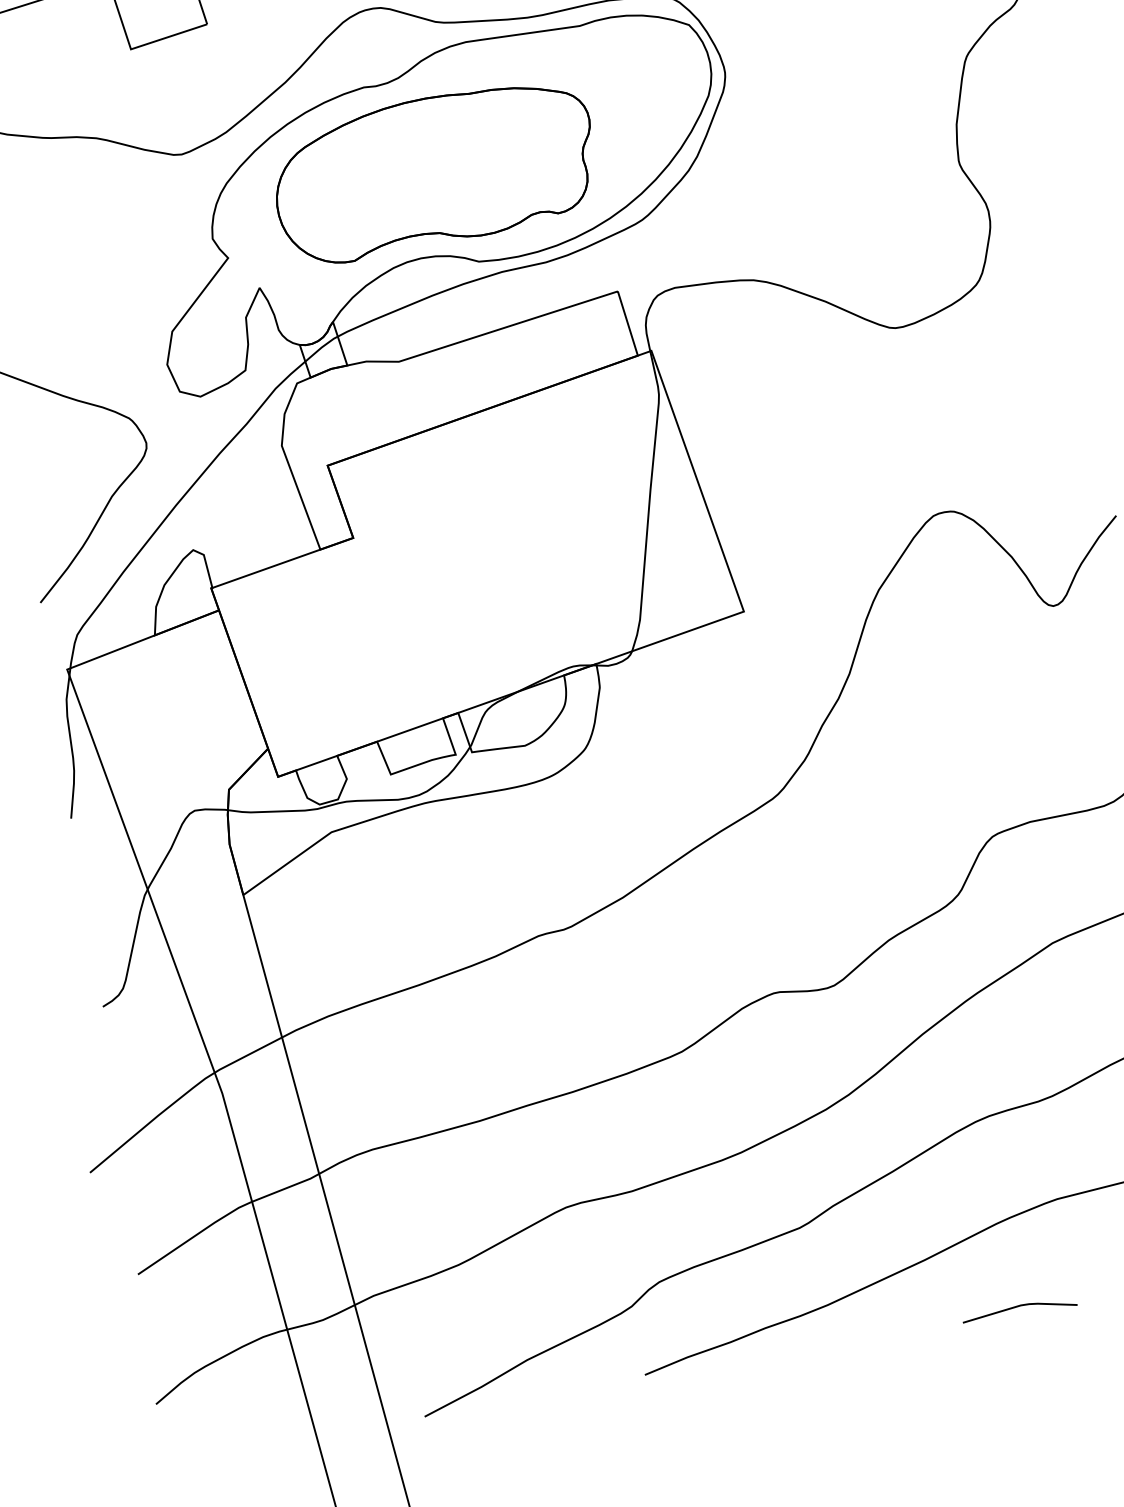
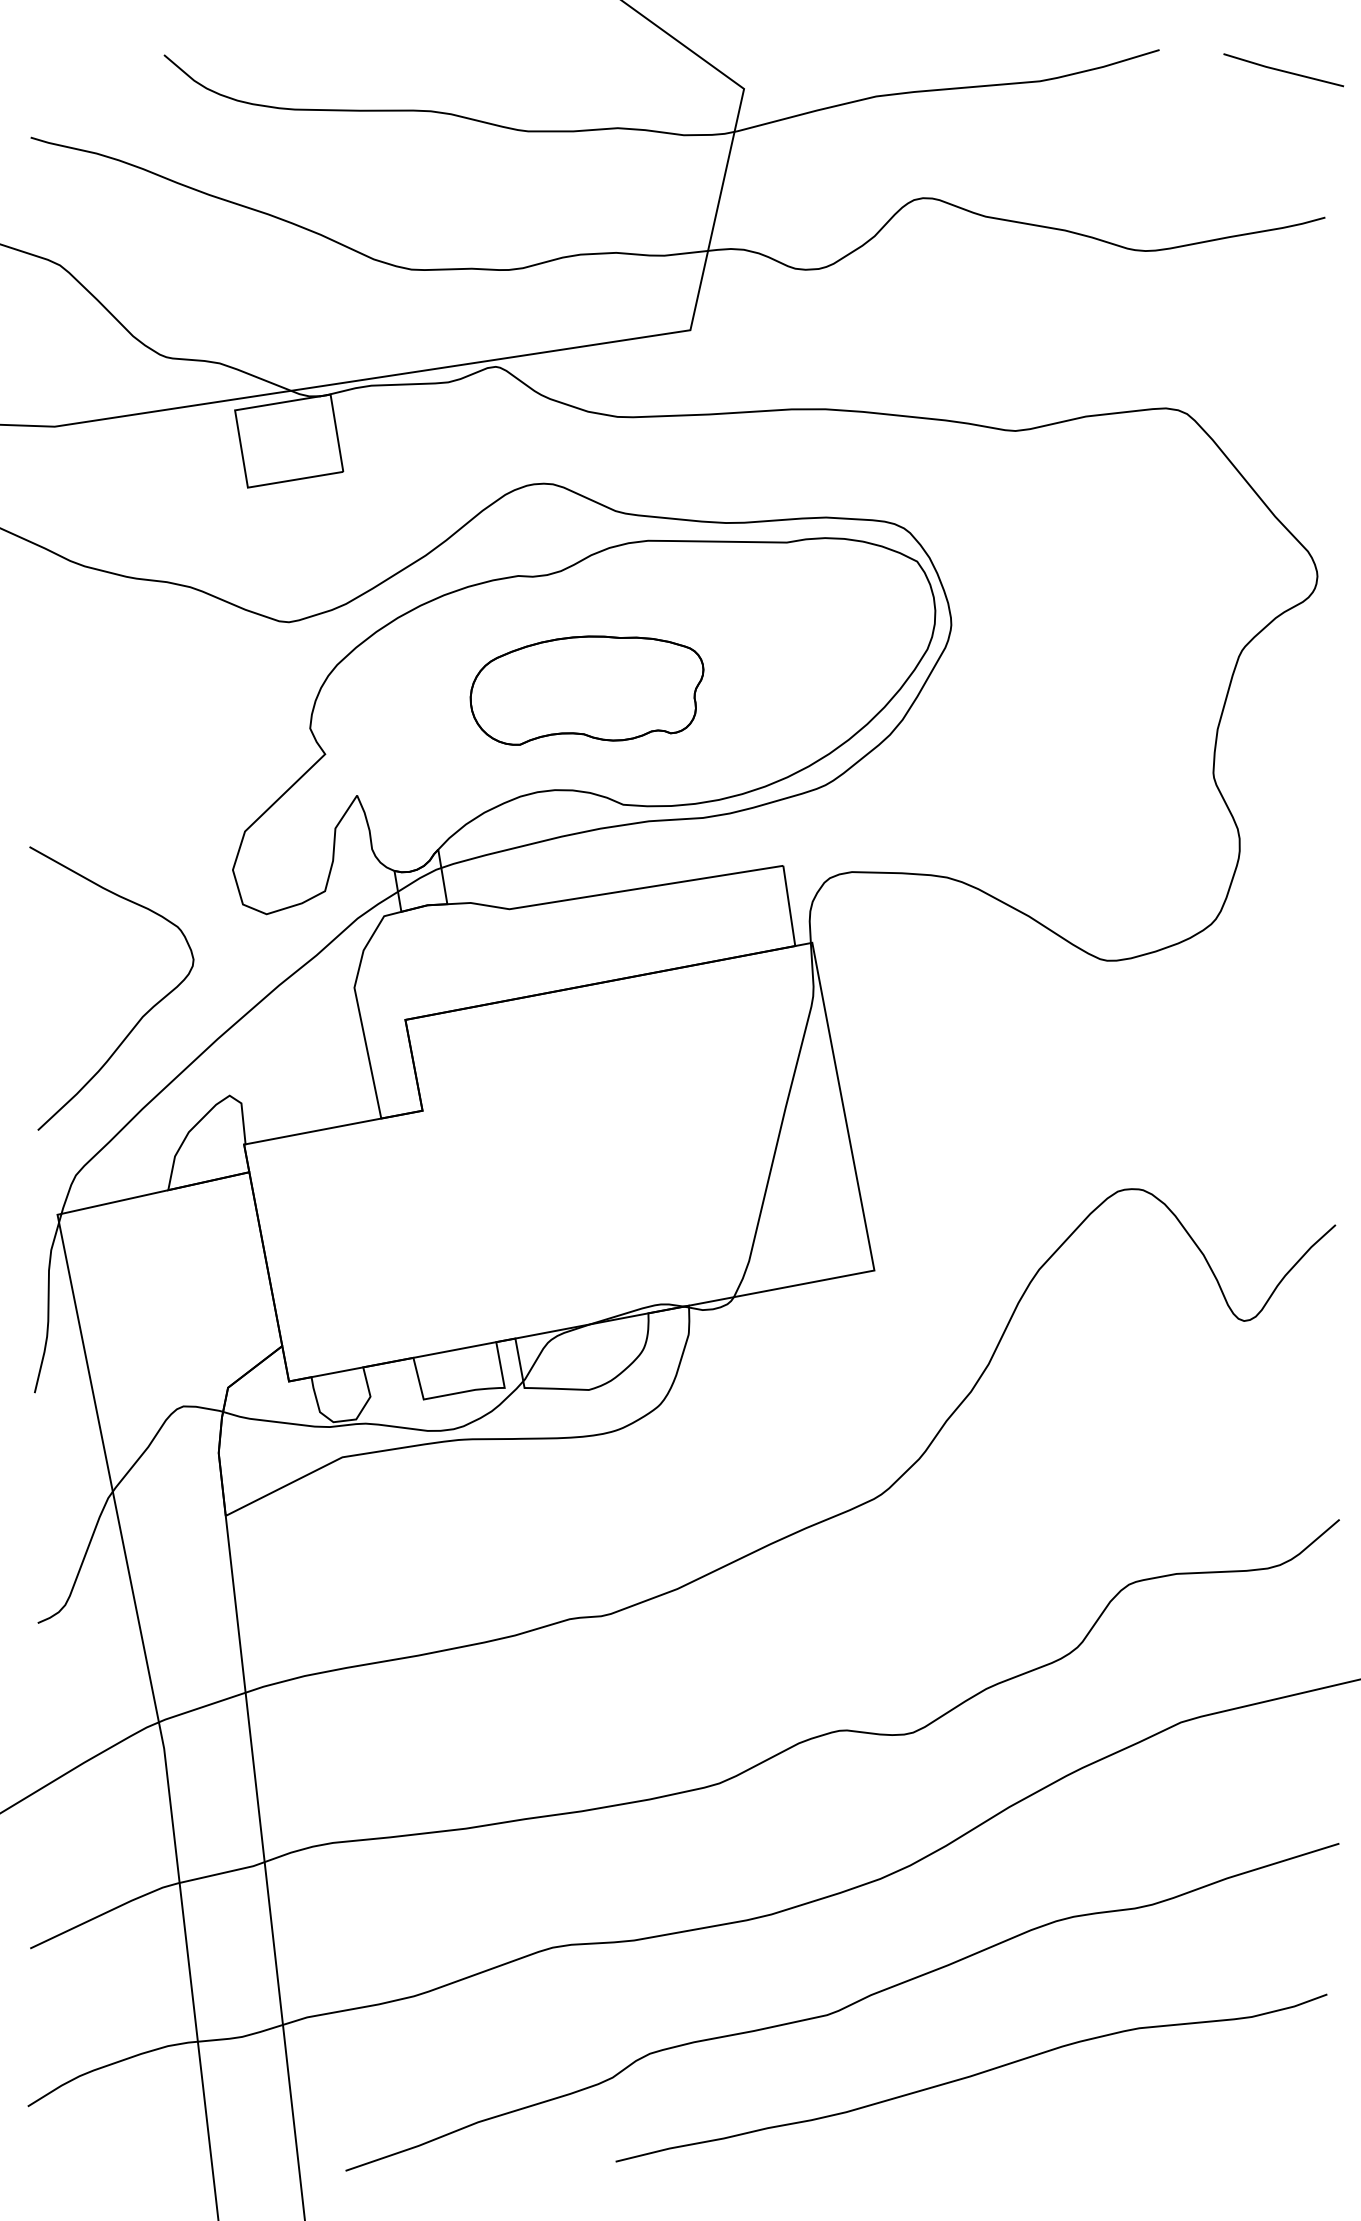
part: (434, 172) -> (586, 690), size x0.6
line: (1019, 1306) -> (1074, 2149), removed

